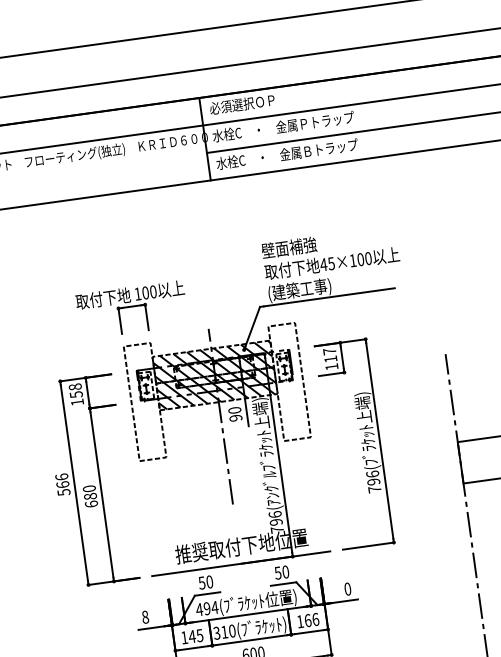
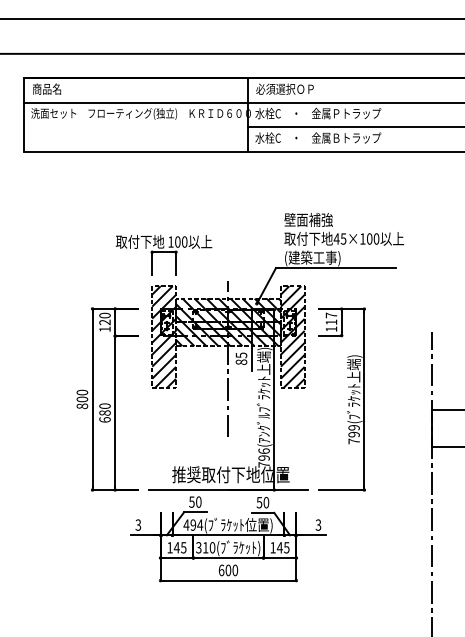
hatch: (289, 382) -> (292, 337), added
text: (75, 390) -> (104, 318), 158 -> 120
hatch: (145, 402) -> (164, 337), added
text: (235, 413) -> (241, 358), 90 -> 85
text: (371, 474) -> (353, 427), 796( -> 799(
text: (61, 484) -> (81, 399), 566 -> 800
text: (347, 588) -> (318, 524), 0 -> 3
text: (145, 616) -> (138, 524), 8 -> 3
text: (310, 619) -> (282, 547), 166 -> 145

